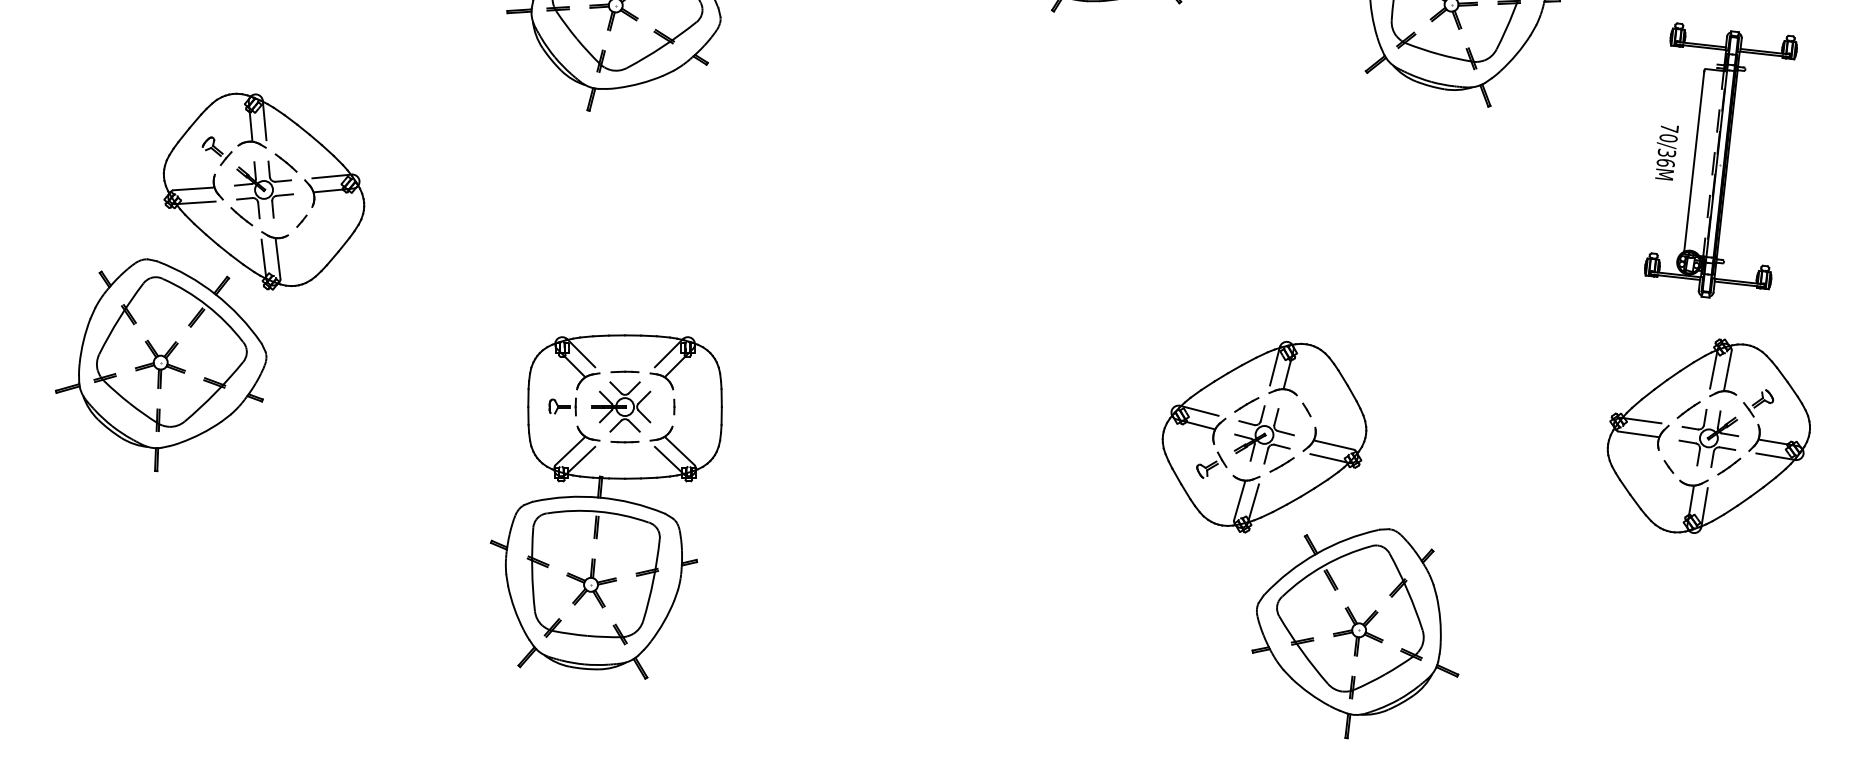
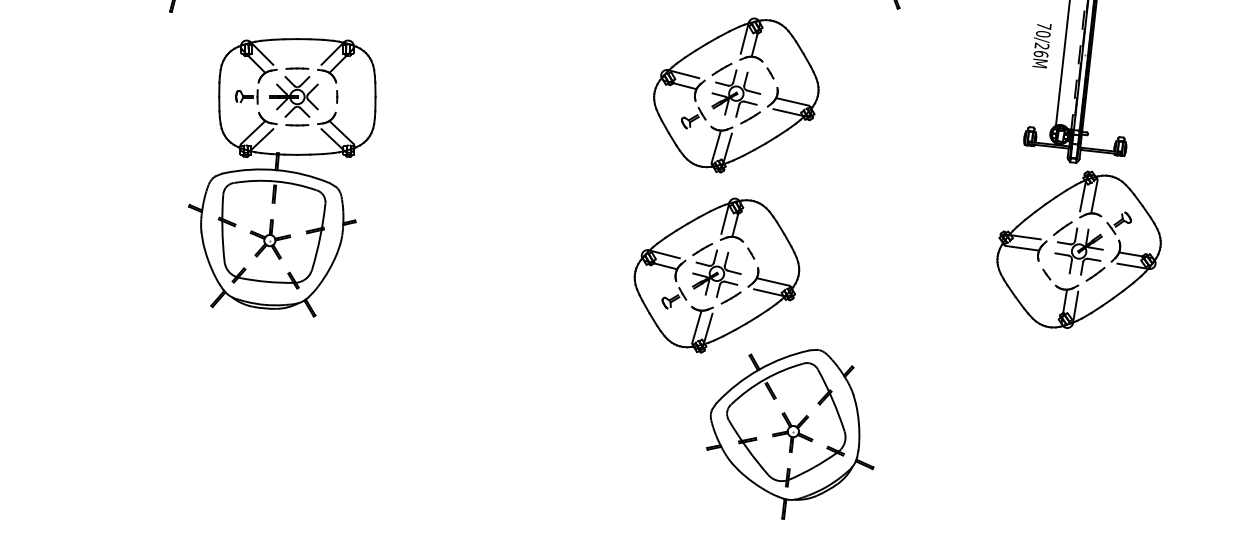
text: (1666, 152) -> (1041, 45), 70/36M -> 70/26M
part: (1288, 214) -> (736, 95), added
part: (1708, 435) -> (1078, 249), moved
part: (605, 506) -> (281, 177), moved

